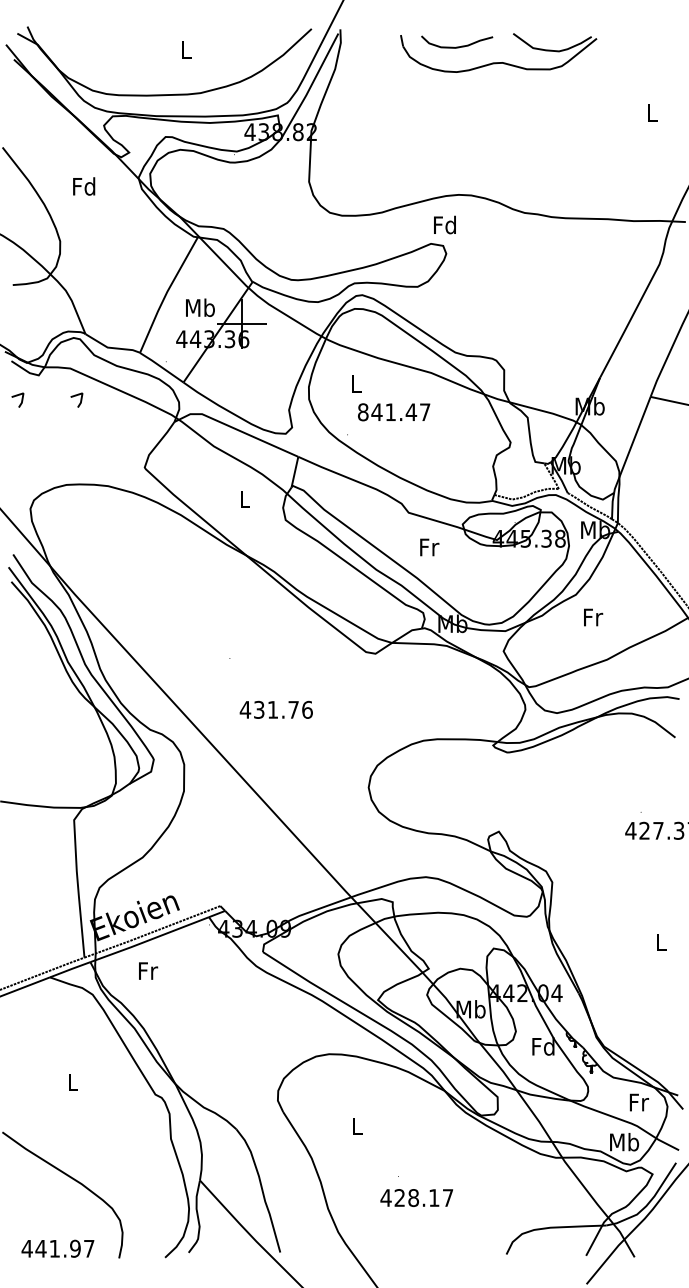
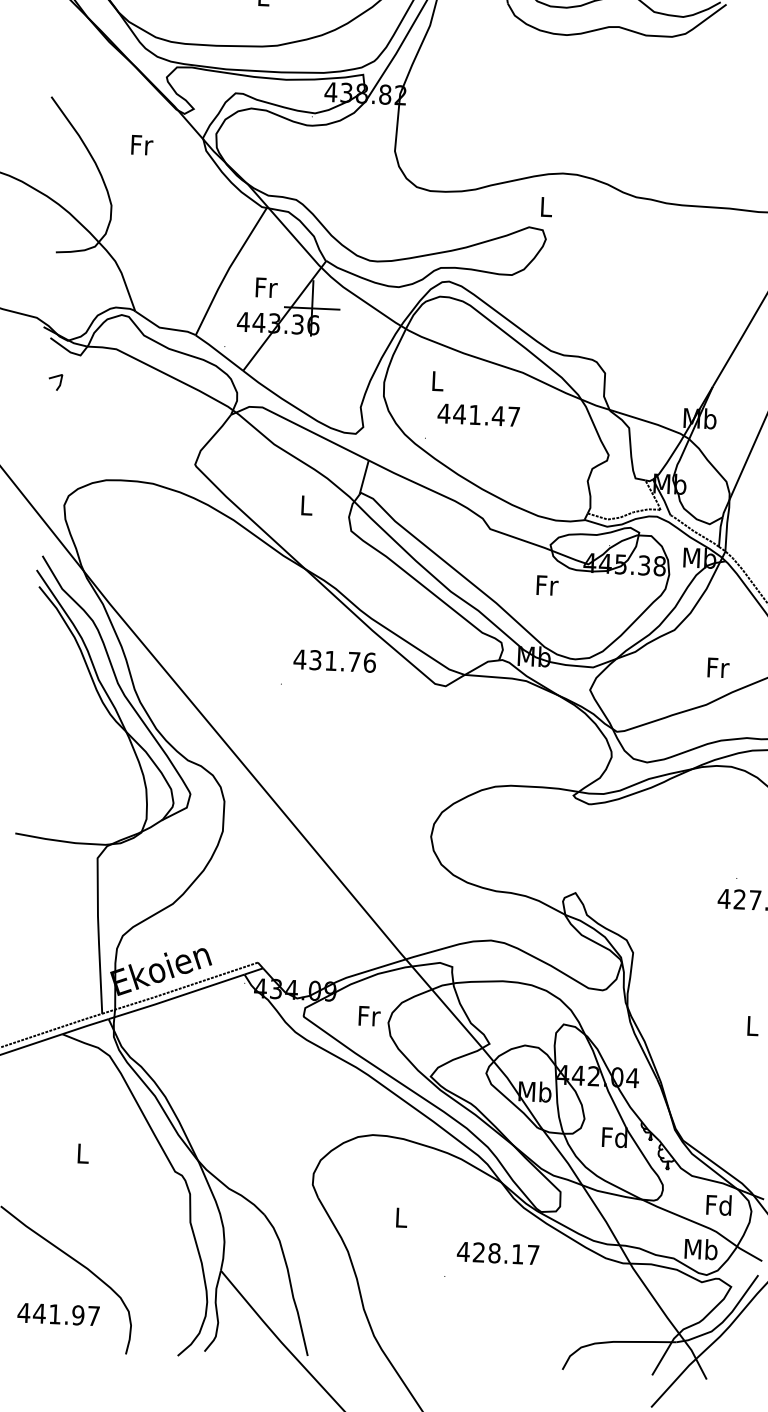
text: (84, 186) -> (141, 144), Fd -> Fr
text: (444, 224) -> (545, 206), Fd -> L
text: (200, 307) -> (266, 287), Mb -> Fr
line: (76, 396) -> (121, 381), removed
text: (362, 412) -> (443, 413), 841.47 -> 441.47
text: (429, 547) -> (547, 585), moved
text: (593, 617) -> (718, 667), moved
text: (275, 709) -> (333, 660), moved
text: (148, 970) -> (369, 1015), moved
text: (638, 1102) -> (718, 1205), Fr -> Fd
text: (416, 1197) -> (497, 1252), moved
text: (57, 1248) -> (58, 1314), moved

